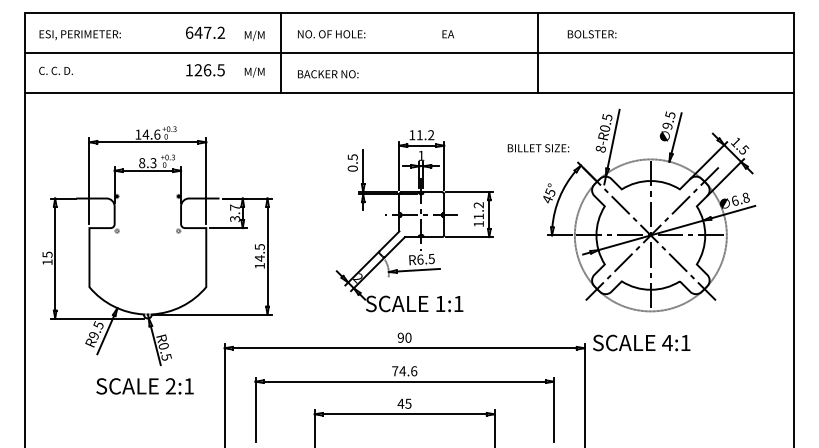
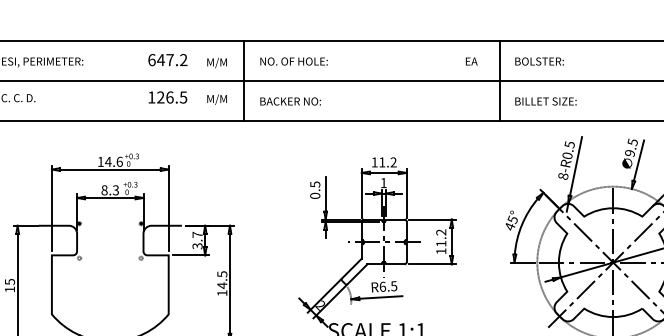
text: (447, 34) -> (470, 61), moved
text: (591, 34) -> (538, 61), moved
text: (538, 148) -> (545, 101), moved

